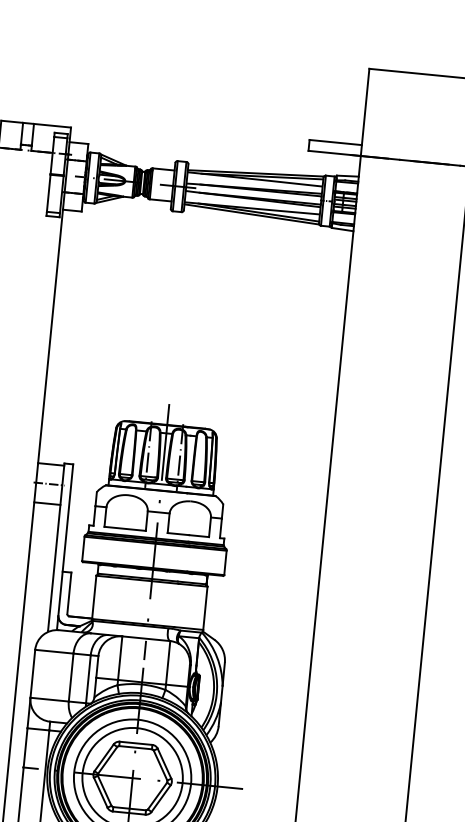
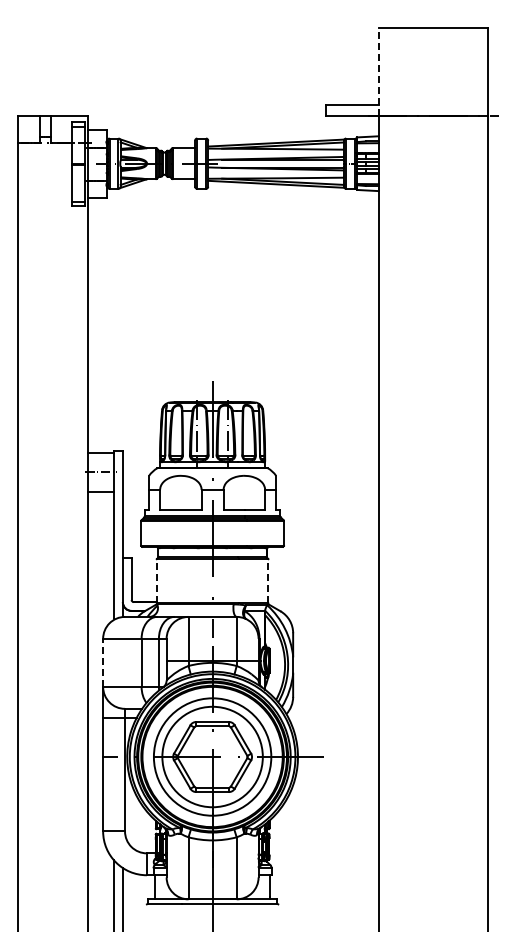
line: (365, 112) -> (379, 71), solid -> dashed
line: (94, 597) -> (156, 580), solid -> dashed
line: (205, 607) -> (268, 580), solid -> dashed
line: (33, 673) -> (103, 662), solid -> dashed

